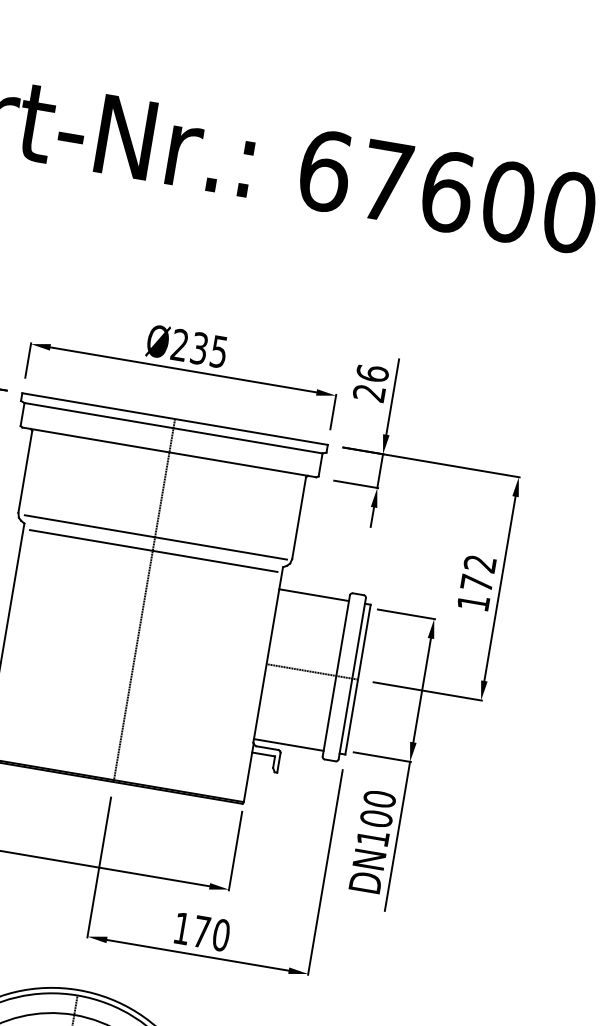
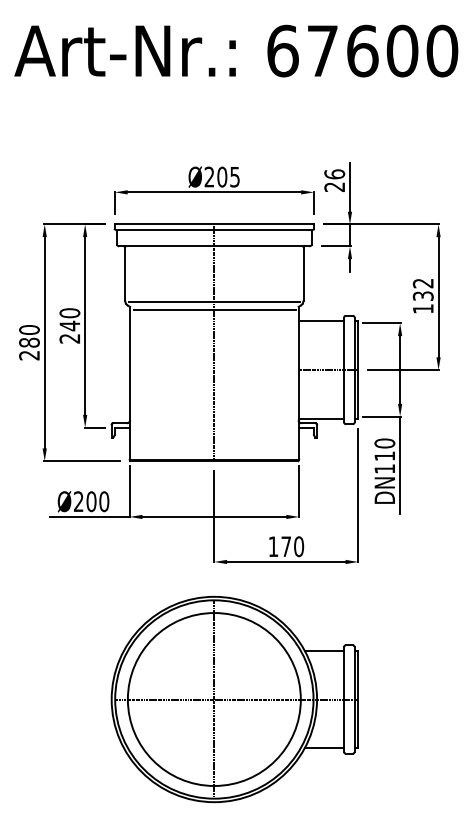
text: (199, 347) -> (222, 176), Ø235 -> Ø205
text: (475, 582) -> (422, 295), 172 -> 132
text: (375, 819) -> (384, 456), DN100 -> DN110

